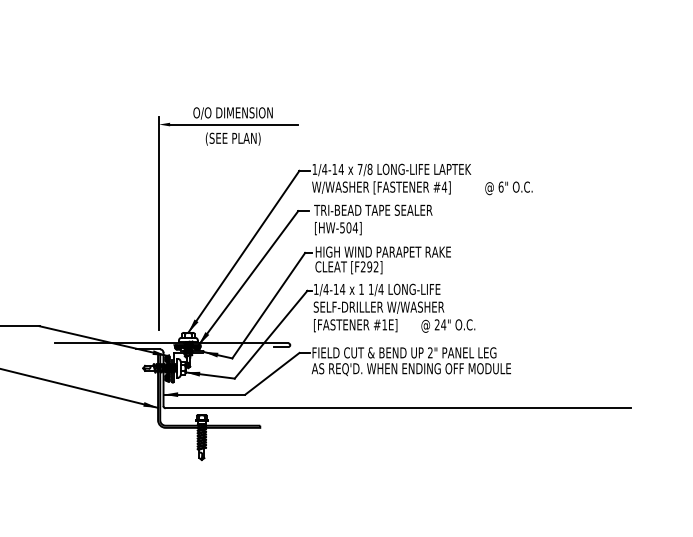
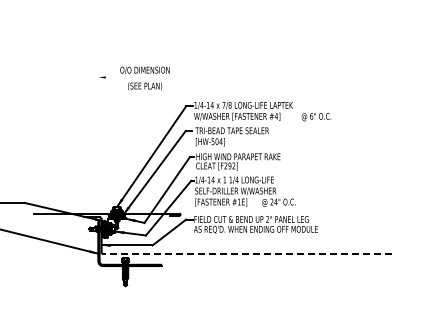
line: (233, 124) -> (145, 77), removed
line: (158, 222) -> (98, 138), removed
line: (397, 407) -> (247, 253), solid -> dashed

